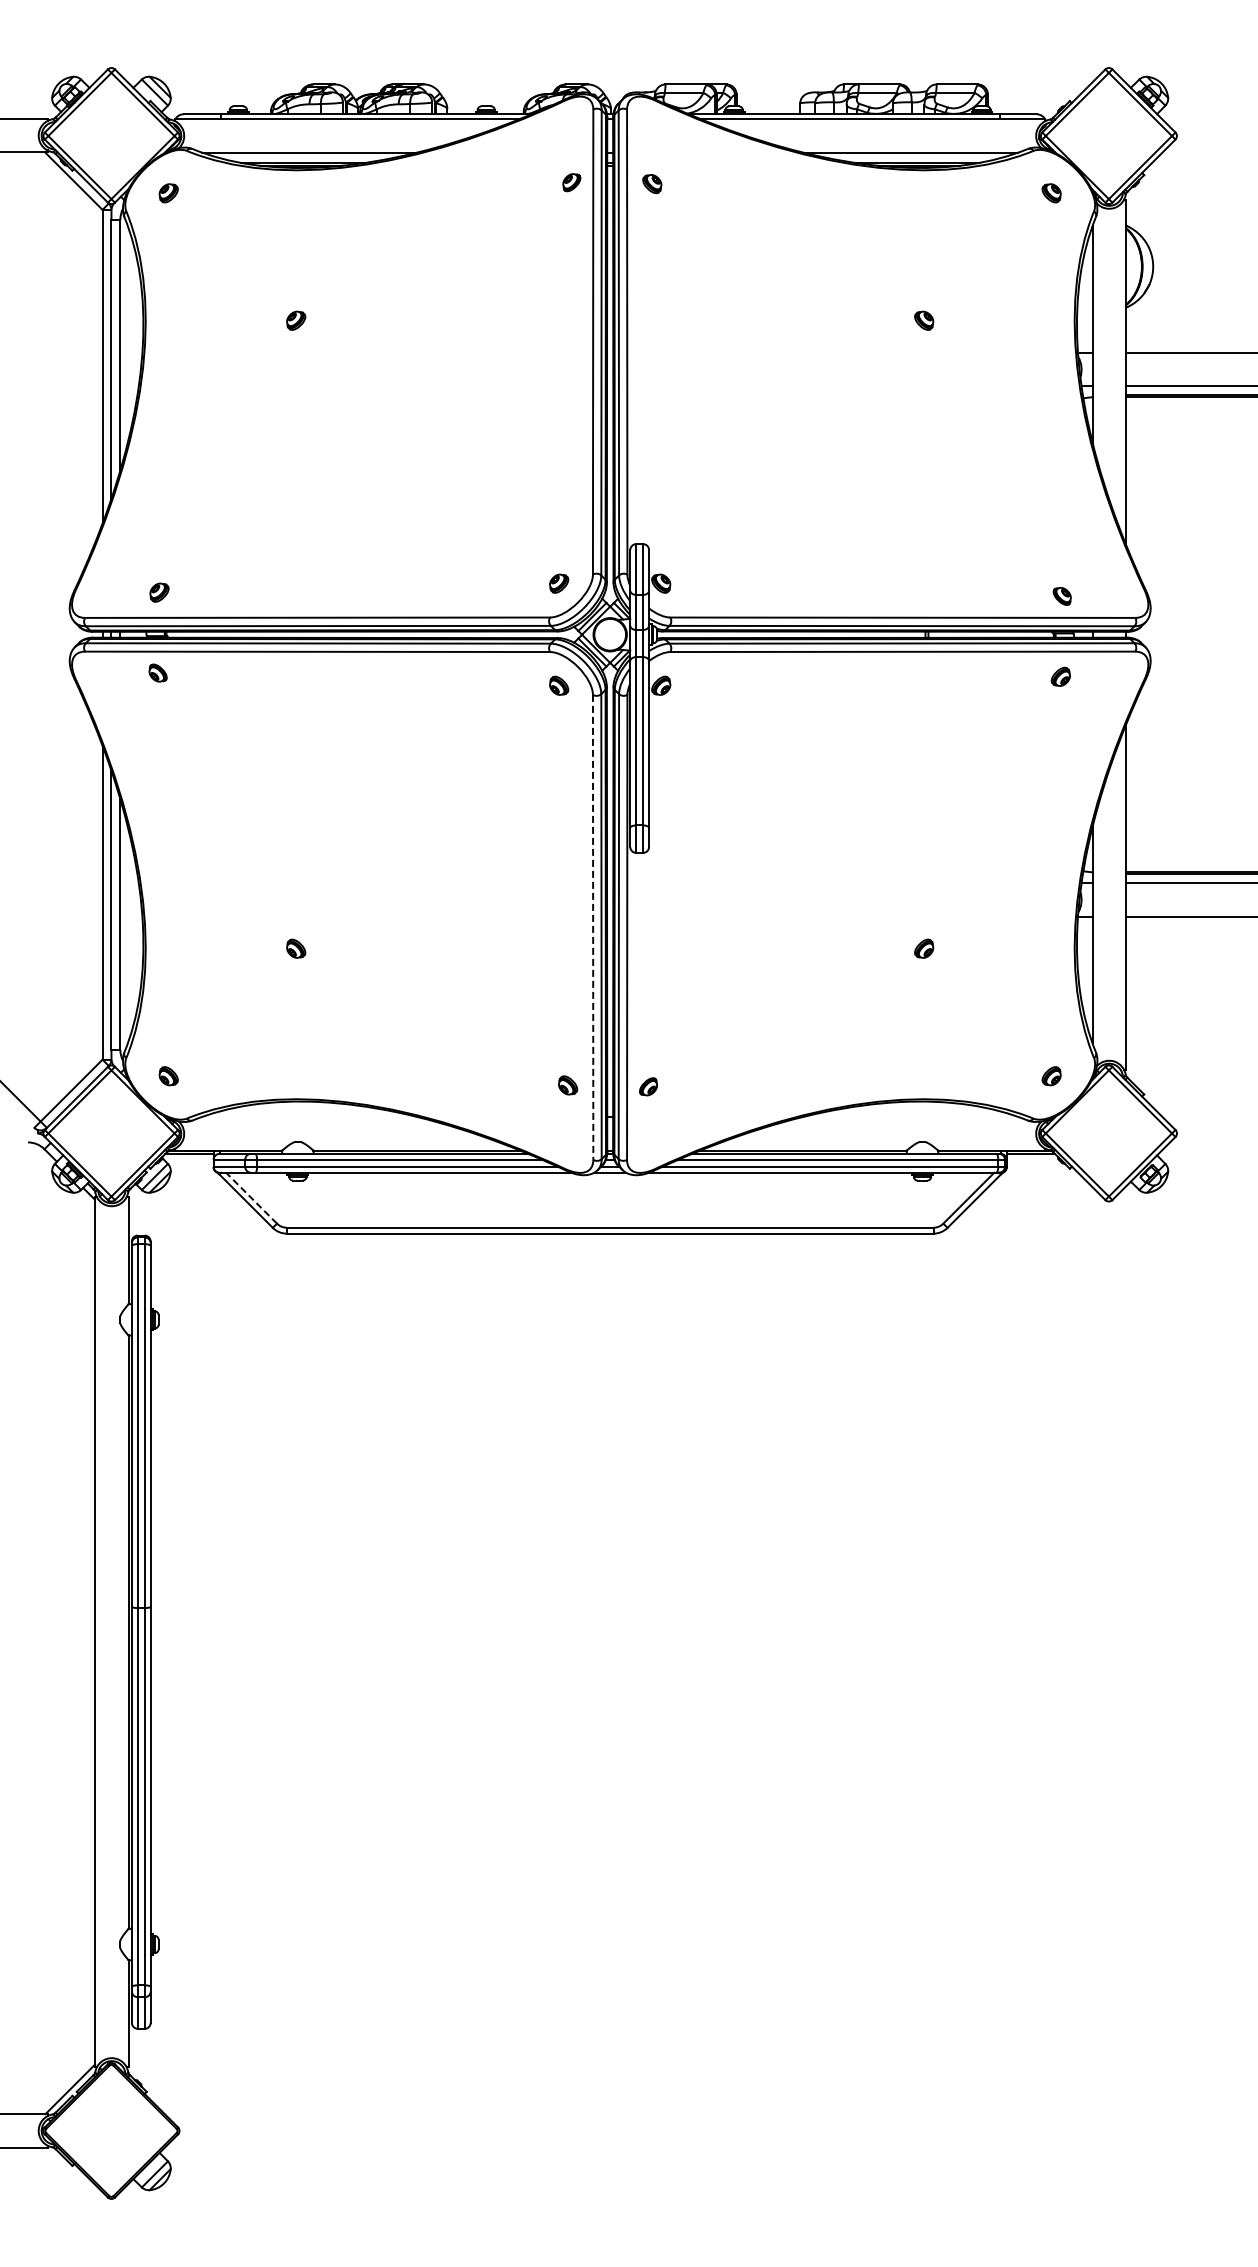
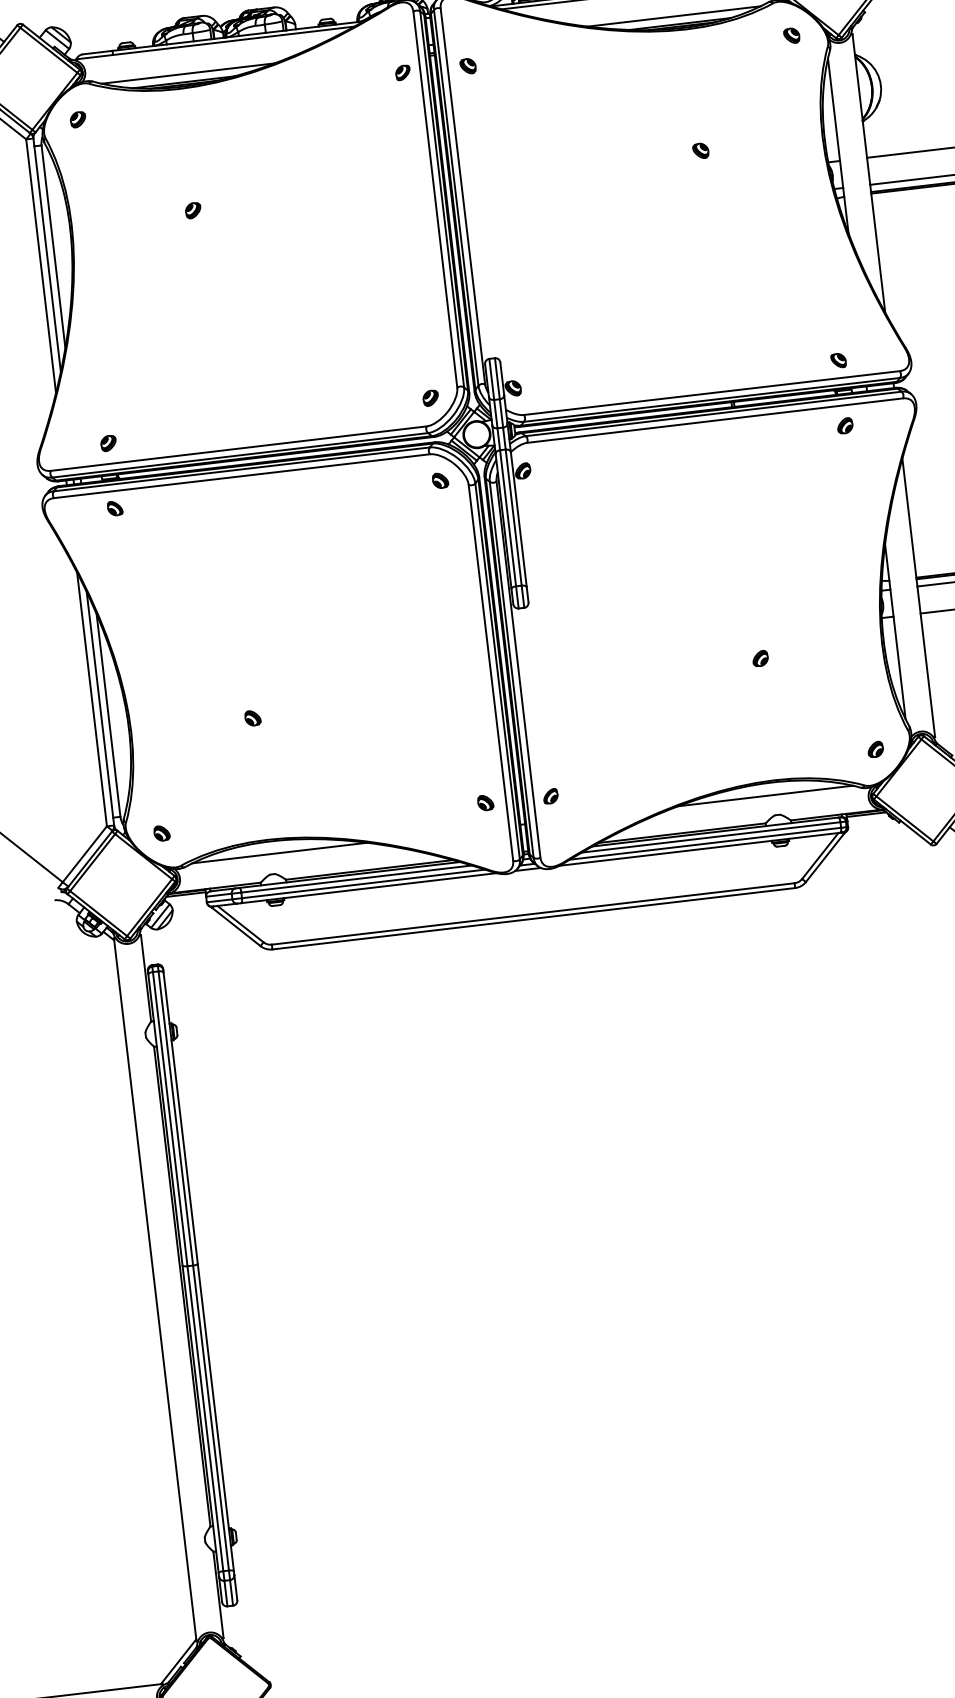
line: (593, 927) -> (491, 672), dashed -> solid
line: (309, 1117) -> (279, 853), added
line: (910, 1117) -> (765, 796), added
line: (251, 1197) -> (240, 923), dashed -> solid

